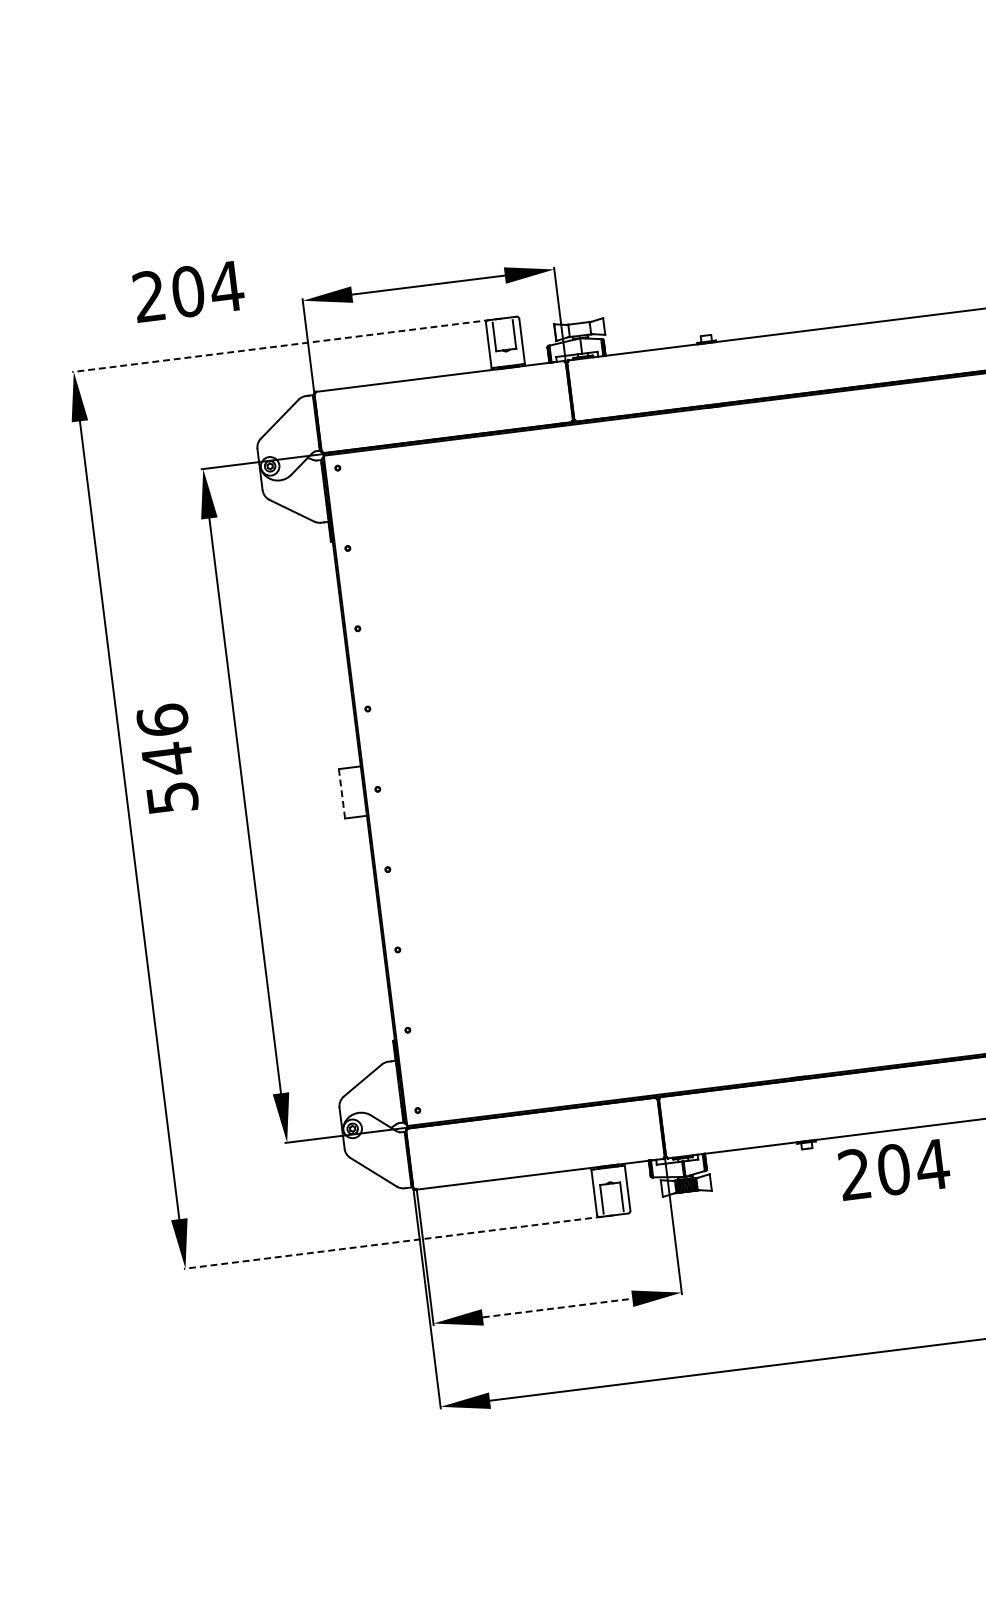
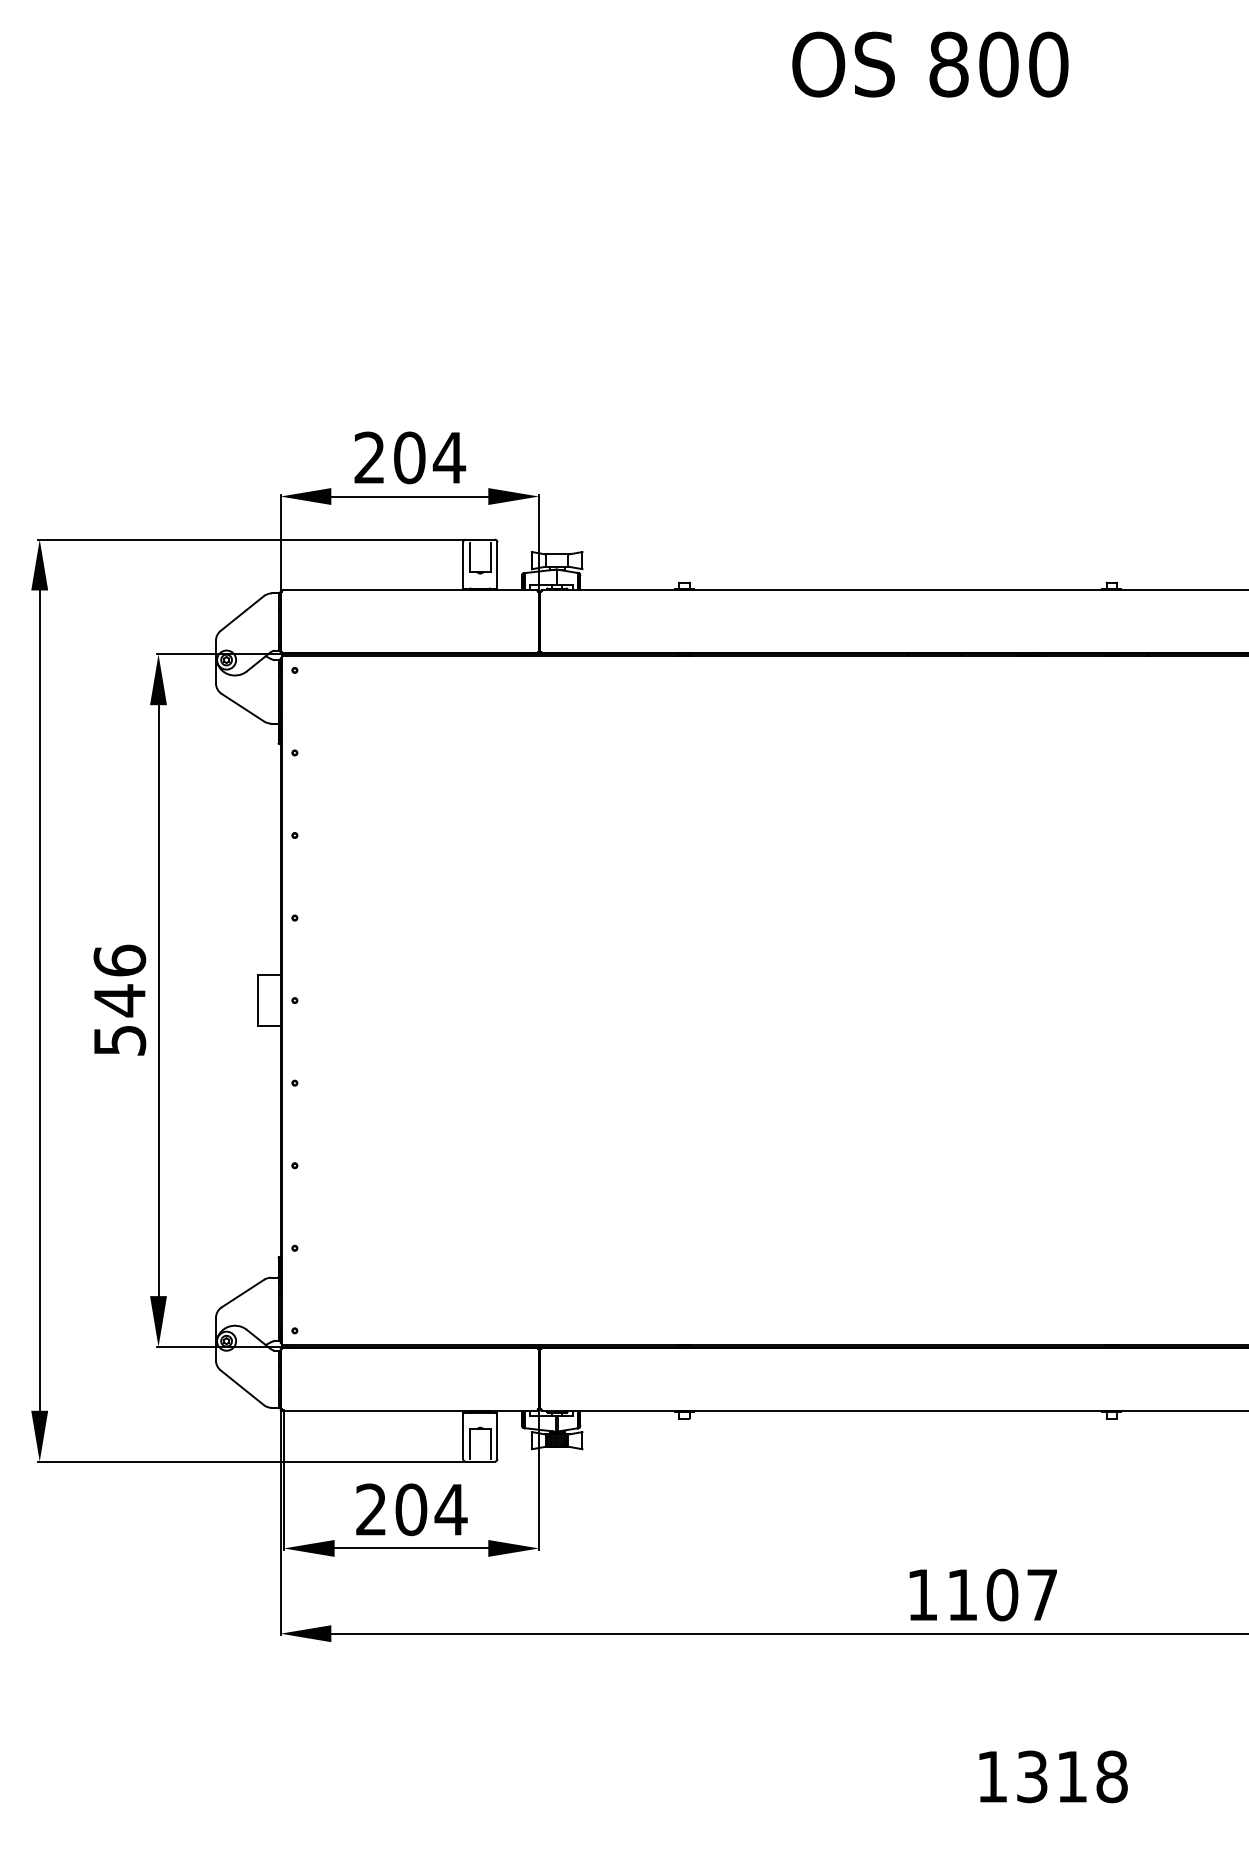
text: (188, 291) -> (410, 457), moved
line: (286, 345) -> (258, 539), dashed -> solid
text: (167, 758) -> (119, 999), moved
line: (342, 793) -> (258, 1000), dashed -> solid
text: (893, 1169) -> (411, 1509), moved
line: (398, 1242) -> (258, 1461), dashed -> solid
line: (557, 1308) -> (411, 1548), dashed -> solid

